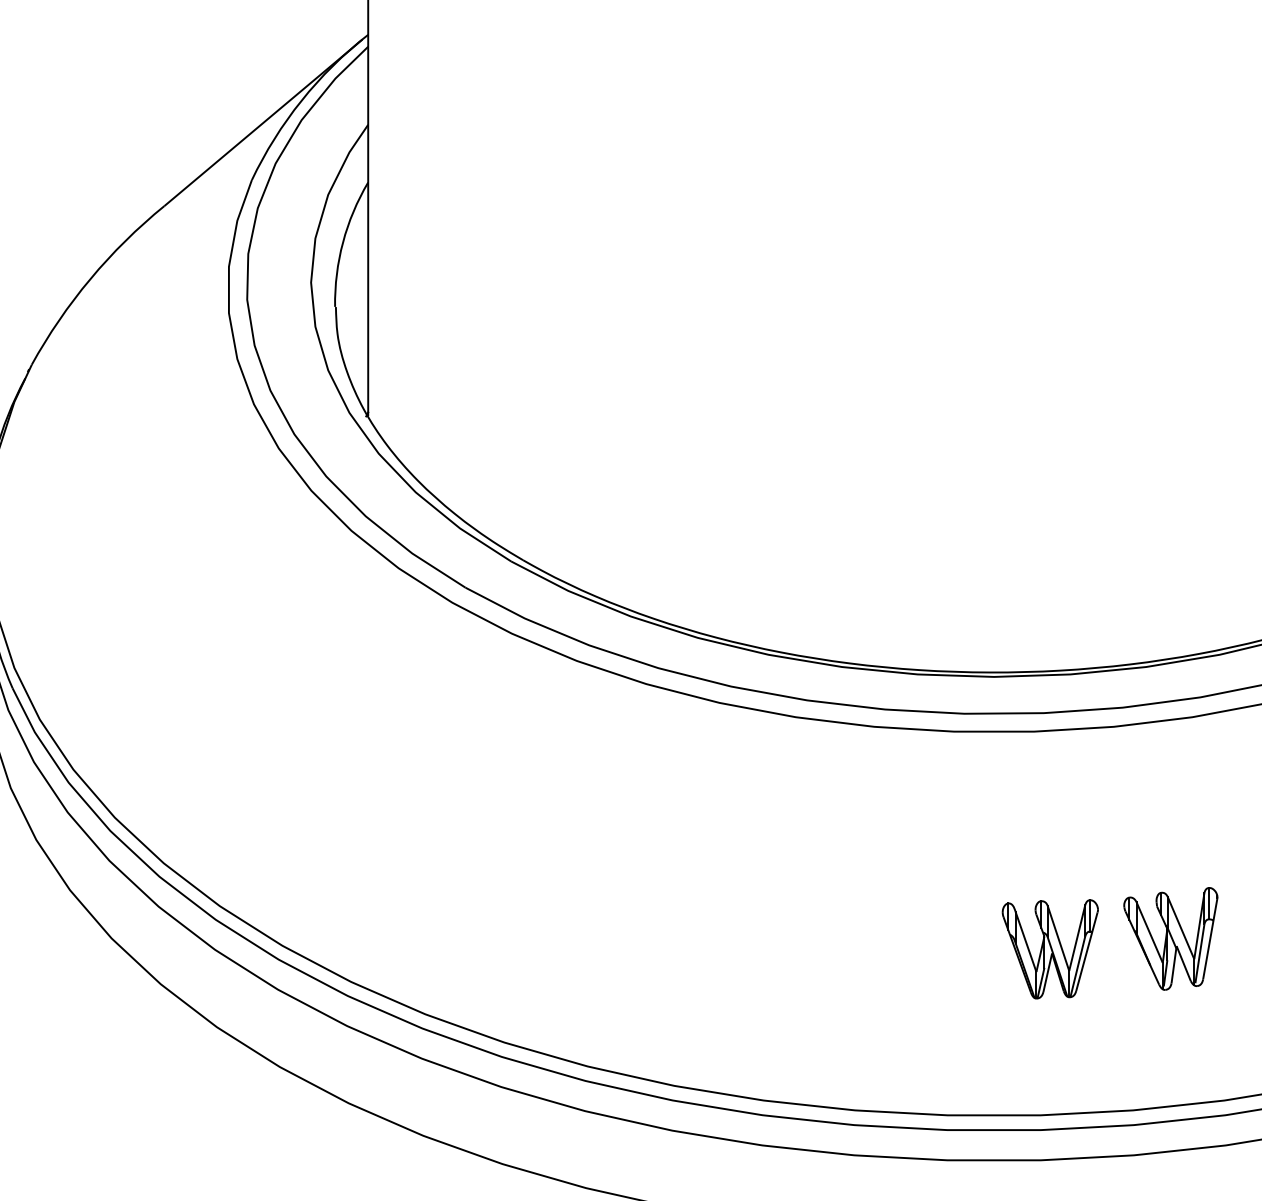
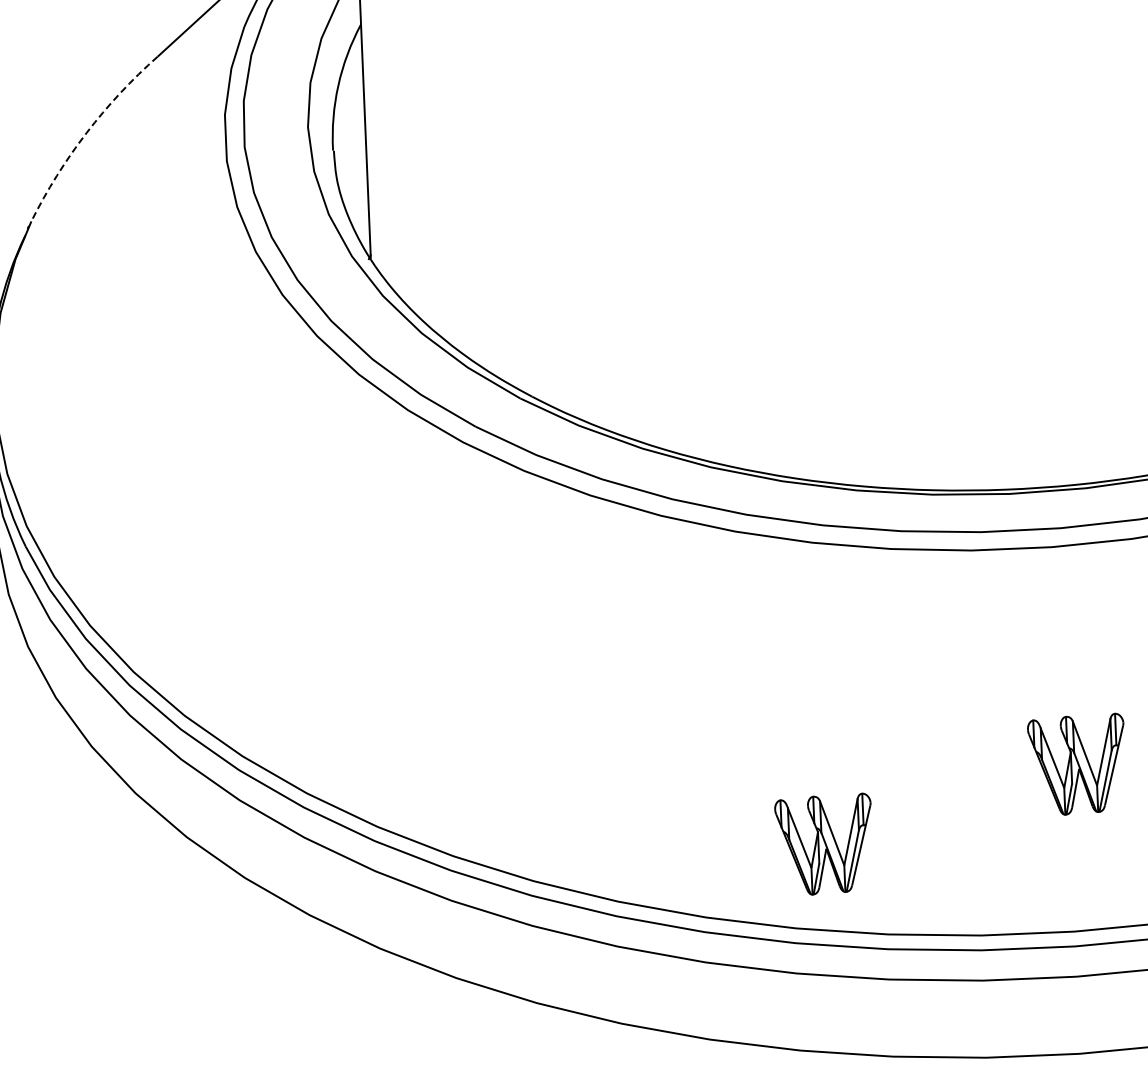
arc: (90, 279) -> (86, 133), solid -> dashed
part: (794, 1018) -> (823, 844), added

